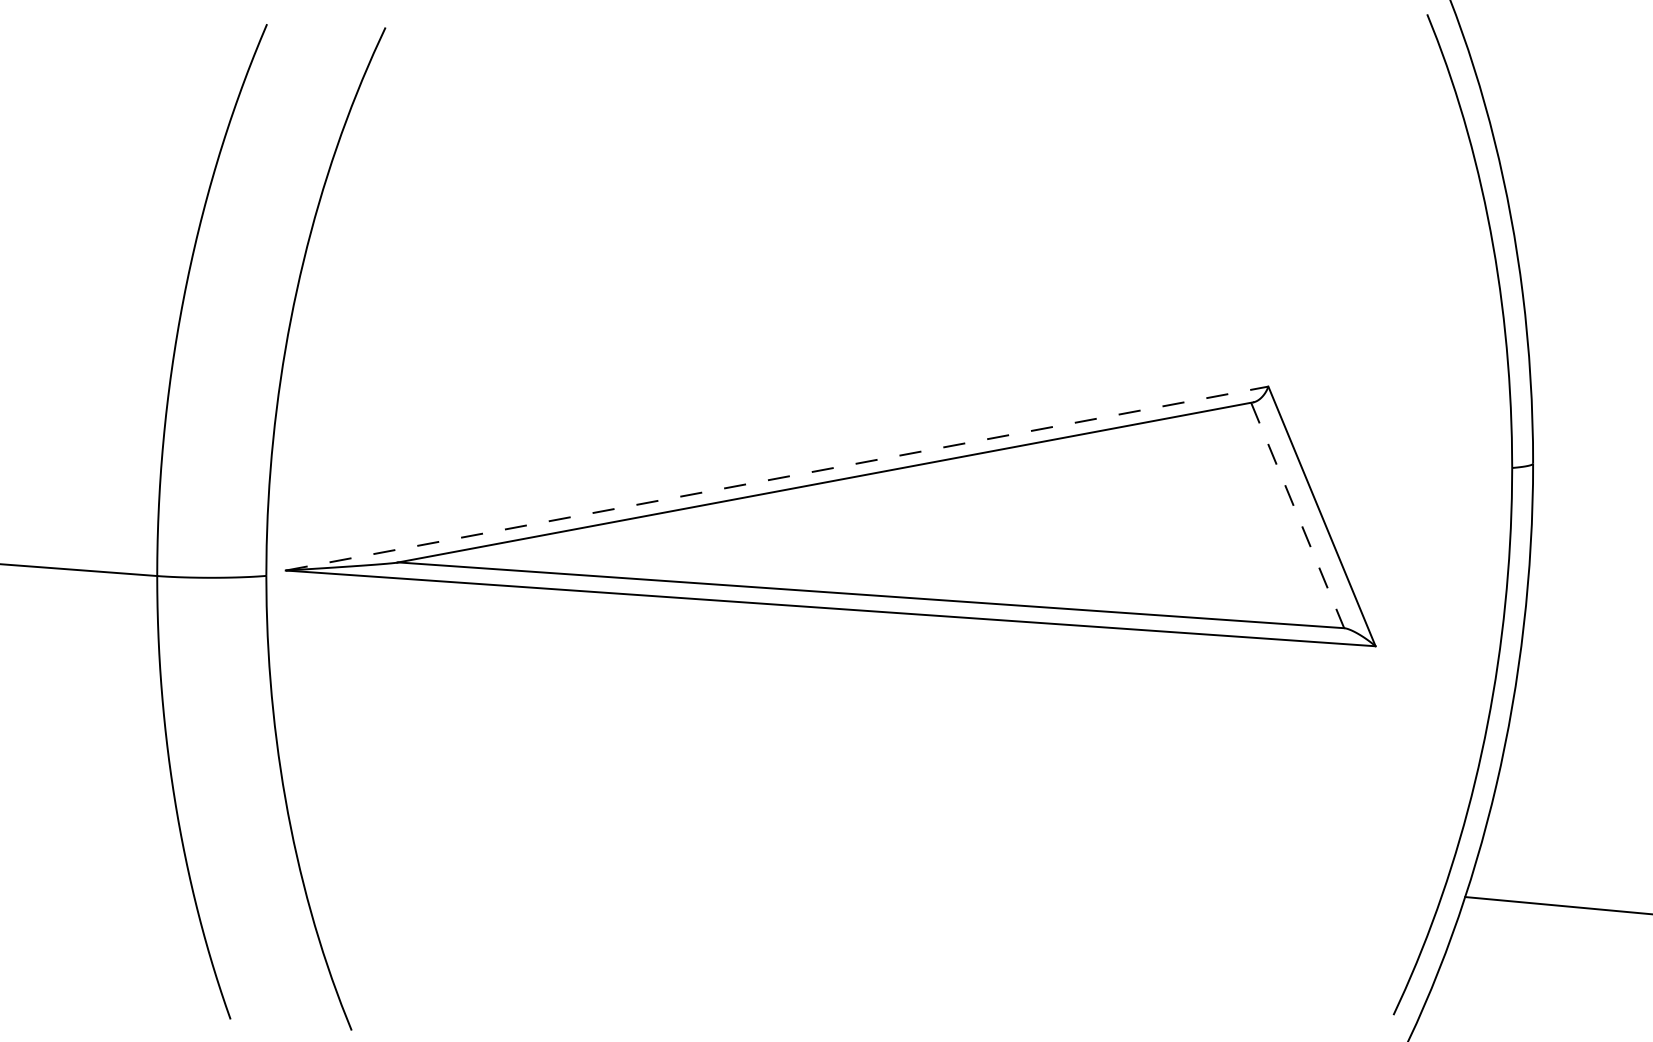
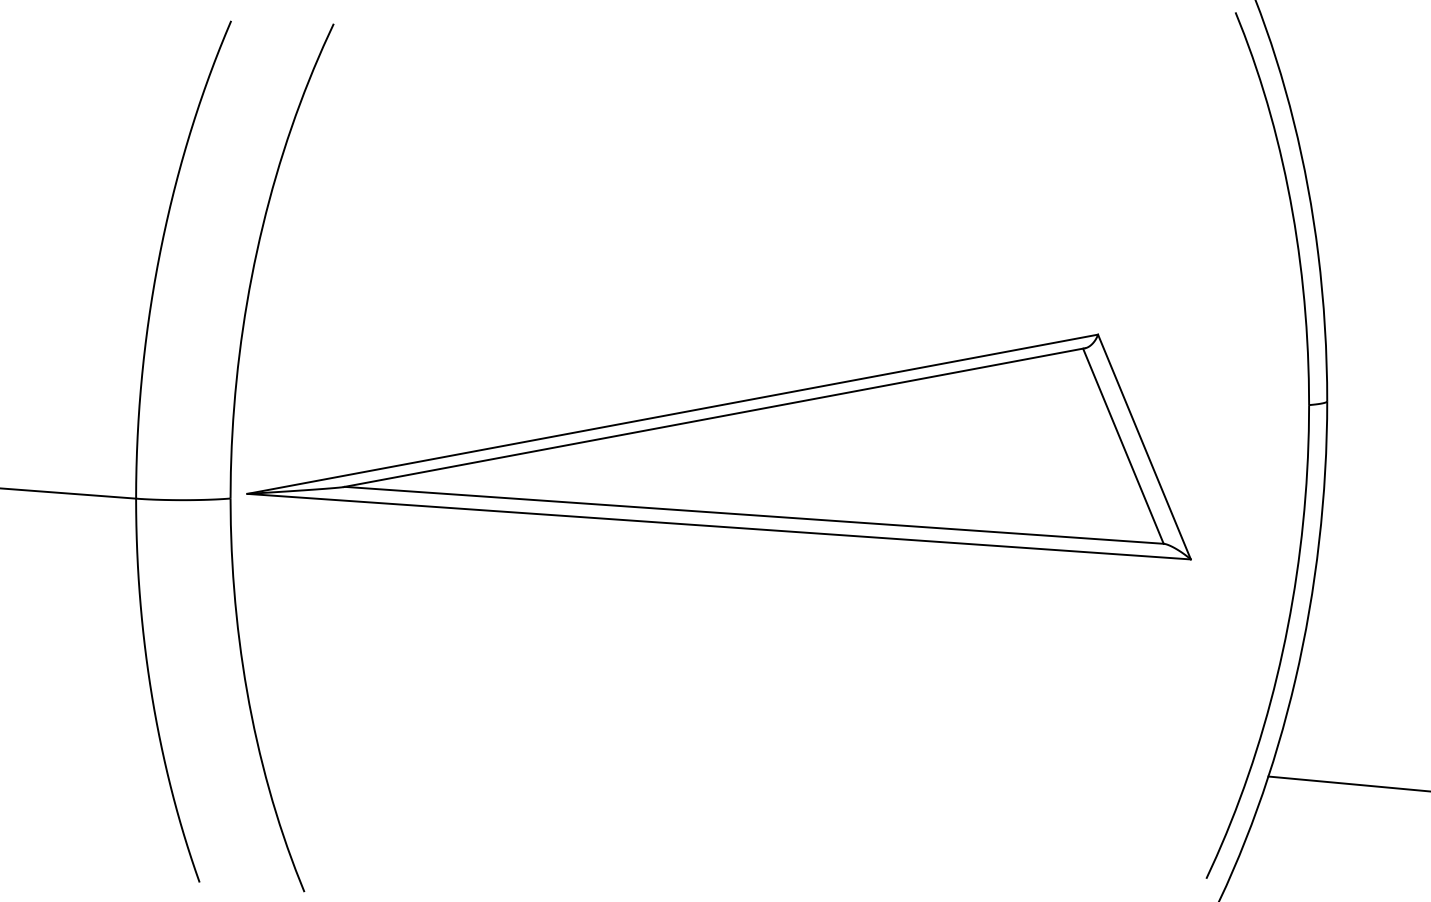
line: (777, 478) -> (673, 414), dashed -> solid
line: (1297, 515) -> (1123, 446), dashed -> solid

